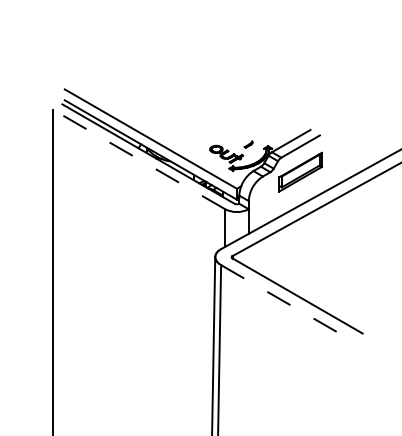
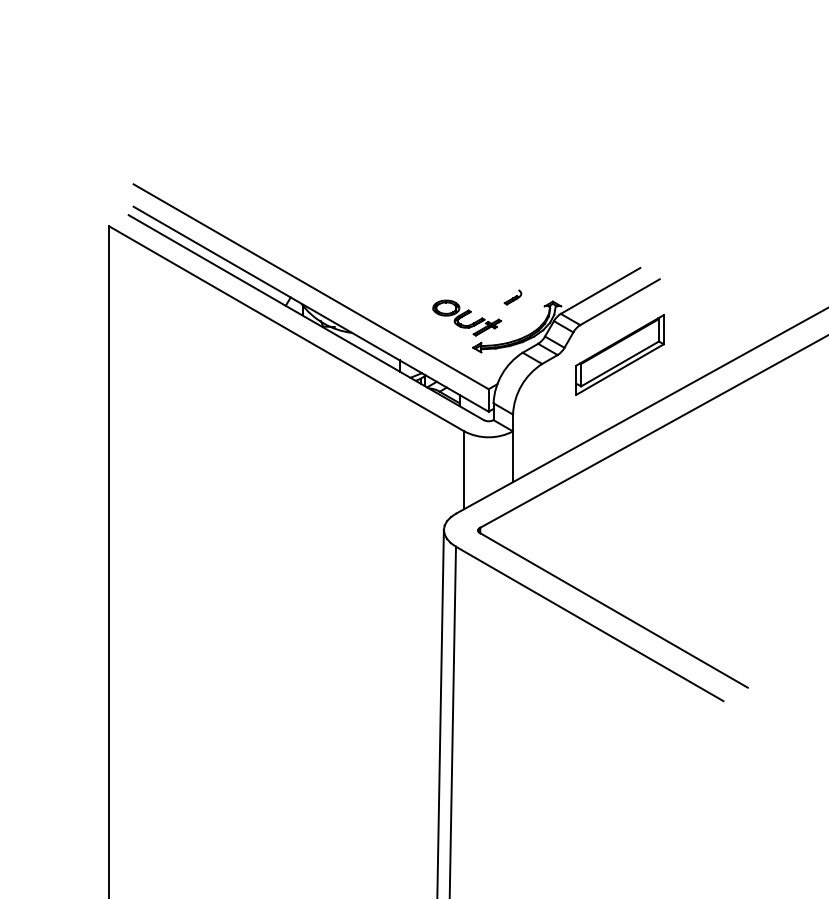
line: (138, 159) -> (285, 328), dashed -> solid
line: (285, 302) -> (588, 623), dashed -> solid

